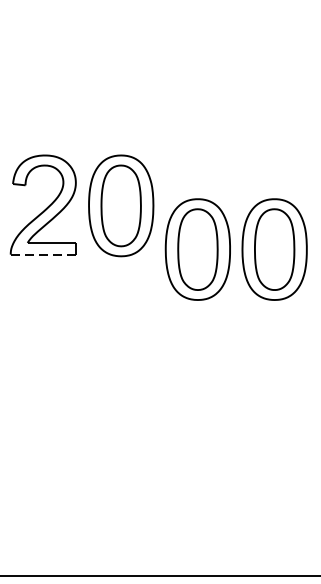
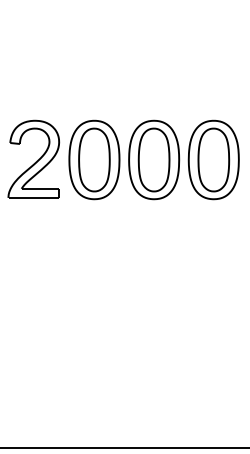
part: (235, 248) -> (183, 159), moved
line: (44, 254) -> (34, 197), dashed -> solid

